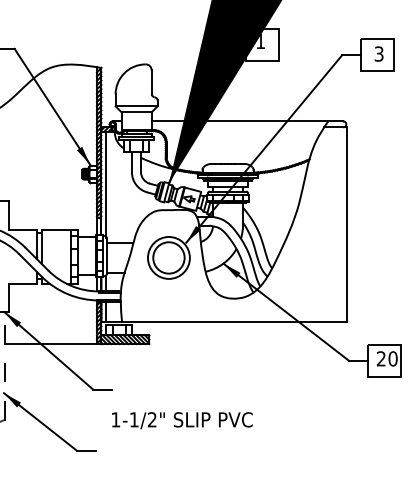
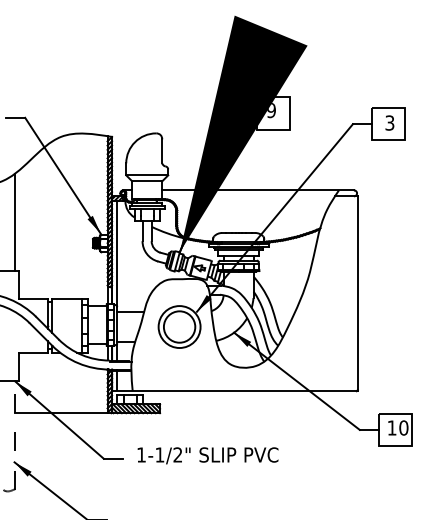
text: (260, 41) -> (271, 110), 1 -> 9
line: (4, 152) -> (15, 221), added
text: (380, 358) -> (391, 427), 20 -> 10
text: (181, 420) -> (207, 455), moved

